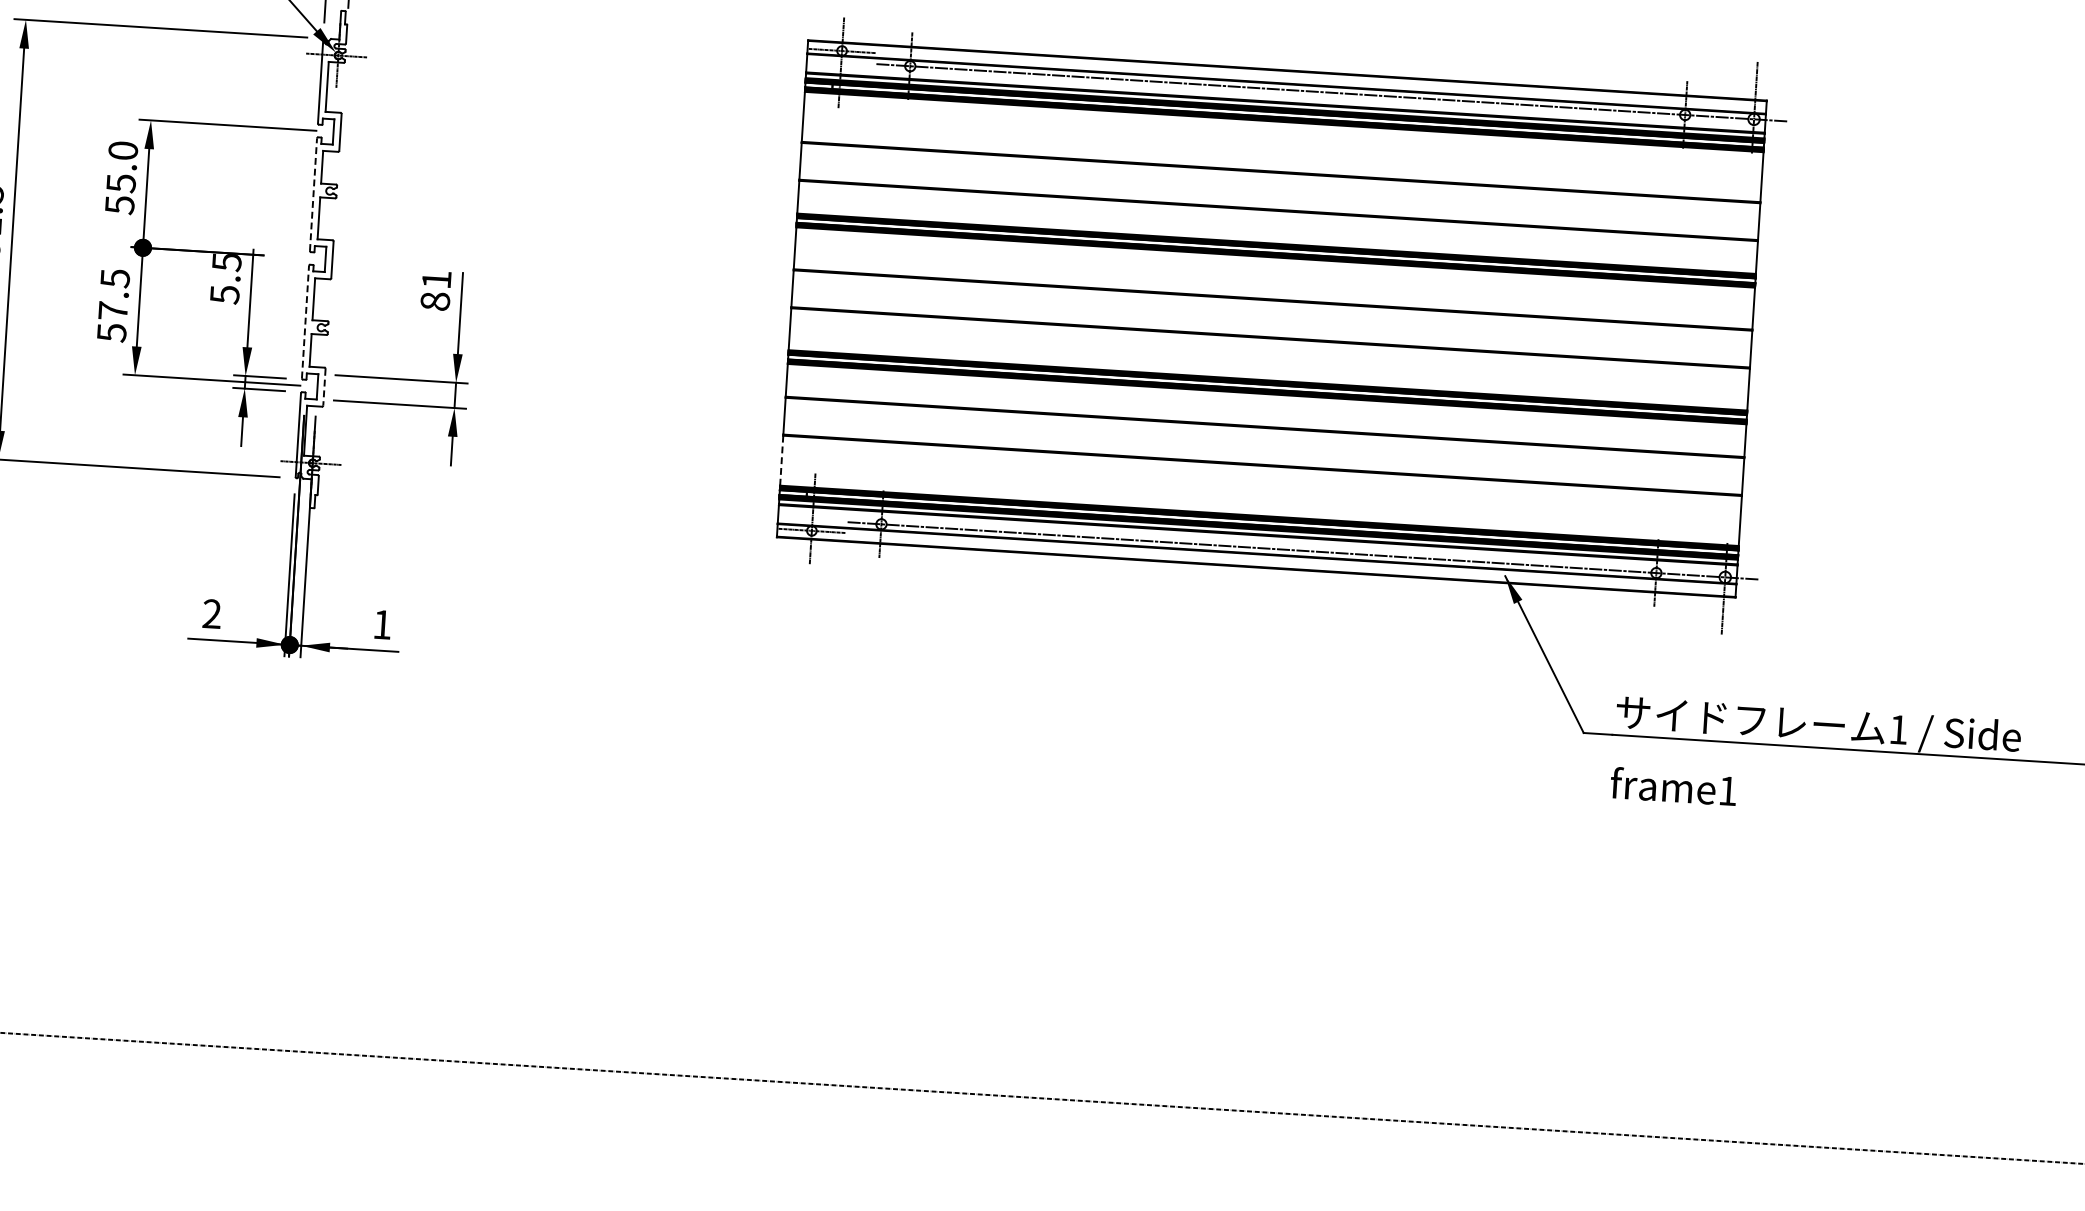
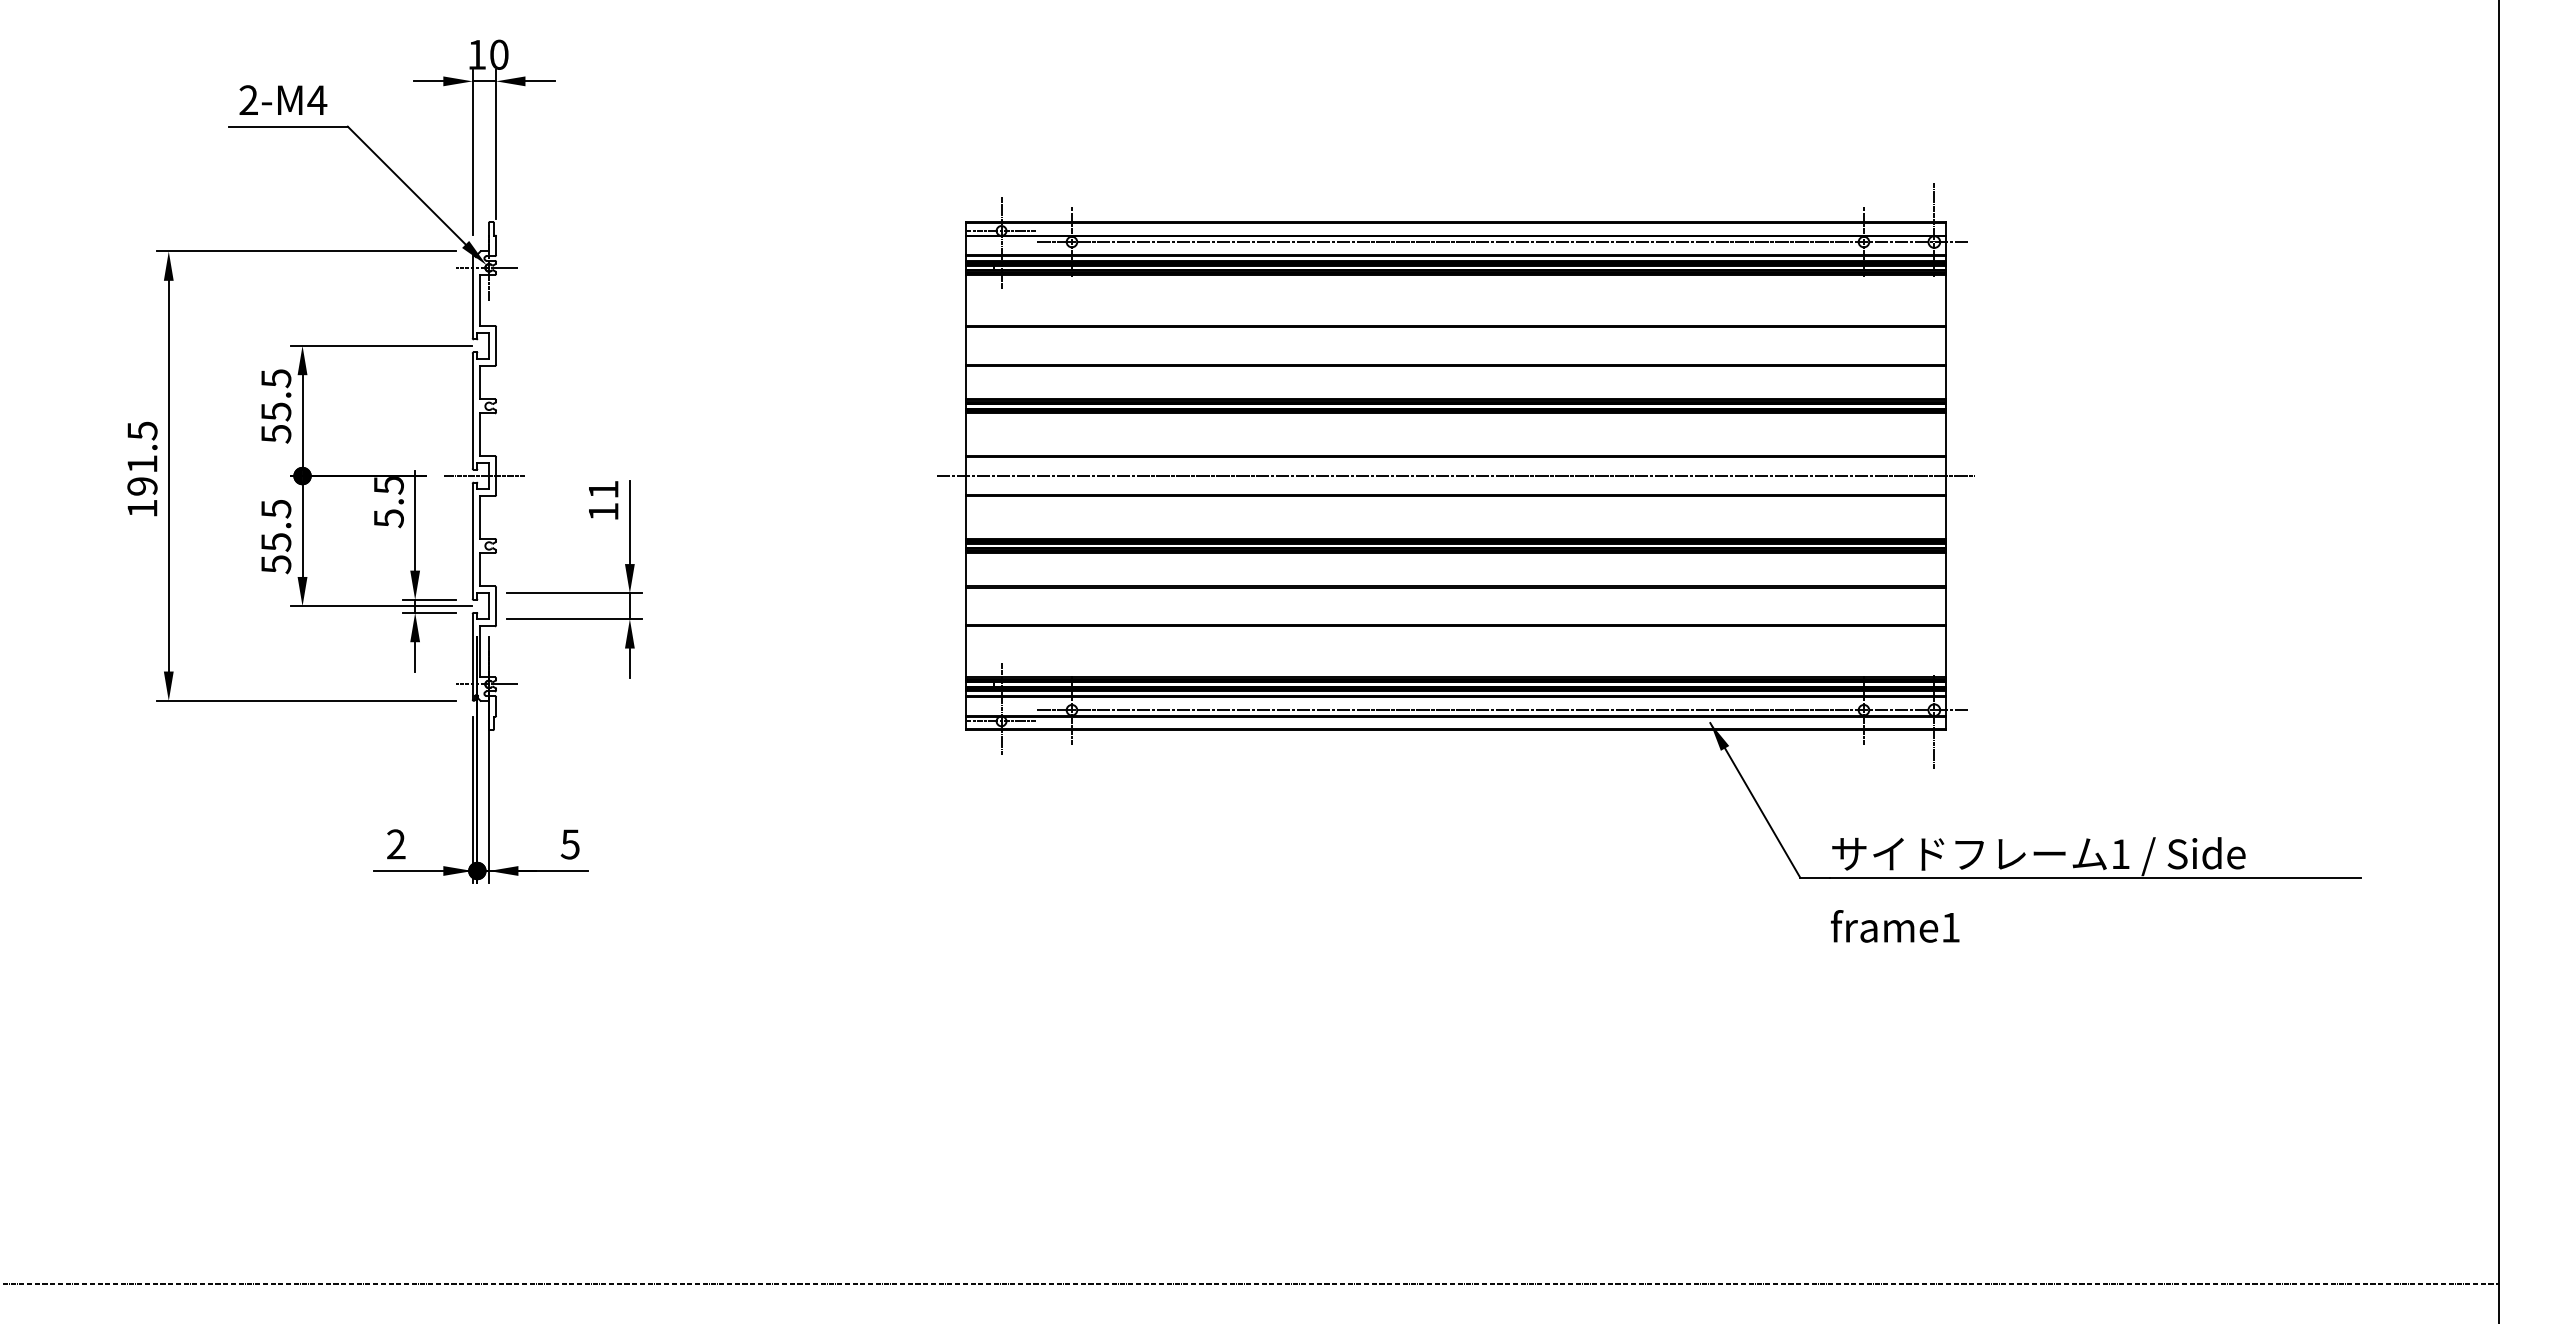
text: (123, 150) -> (276, 378), 55.0 -> 55.5
line: (313, 194) -> (472, 410), dashed -> solid
line: (321, 259) -> (484, 476), added
text: (435, 301) -> (603, 511), 81 -> 11
text: (113, 311) -> (276, 542), 57.5 -> 55.5
line: (1272, 319) -> (1456, 476), added
line: (305, 321) -> (472, 540), dashed -> solid
line: (324, 387) -> (496, 606), dashed -> solid
line: (781, 460) -> (966, 651), dashed -> solid
text: (381, 624) -> (569, 844), 1 -> 5

